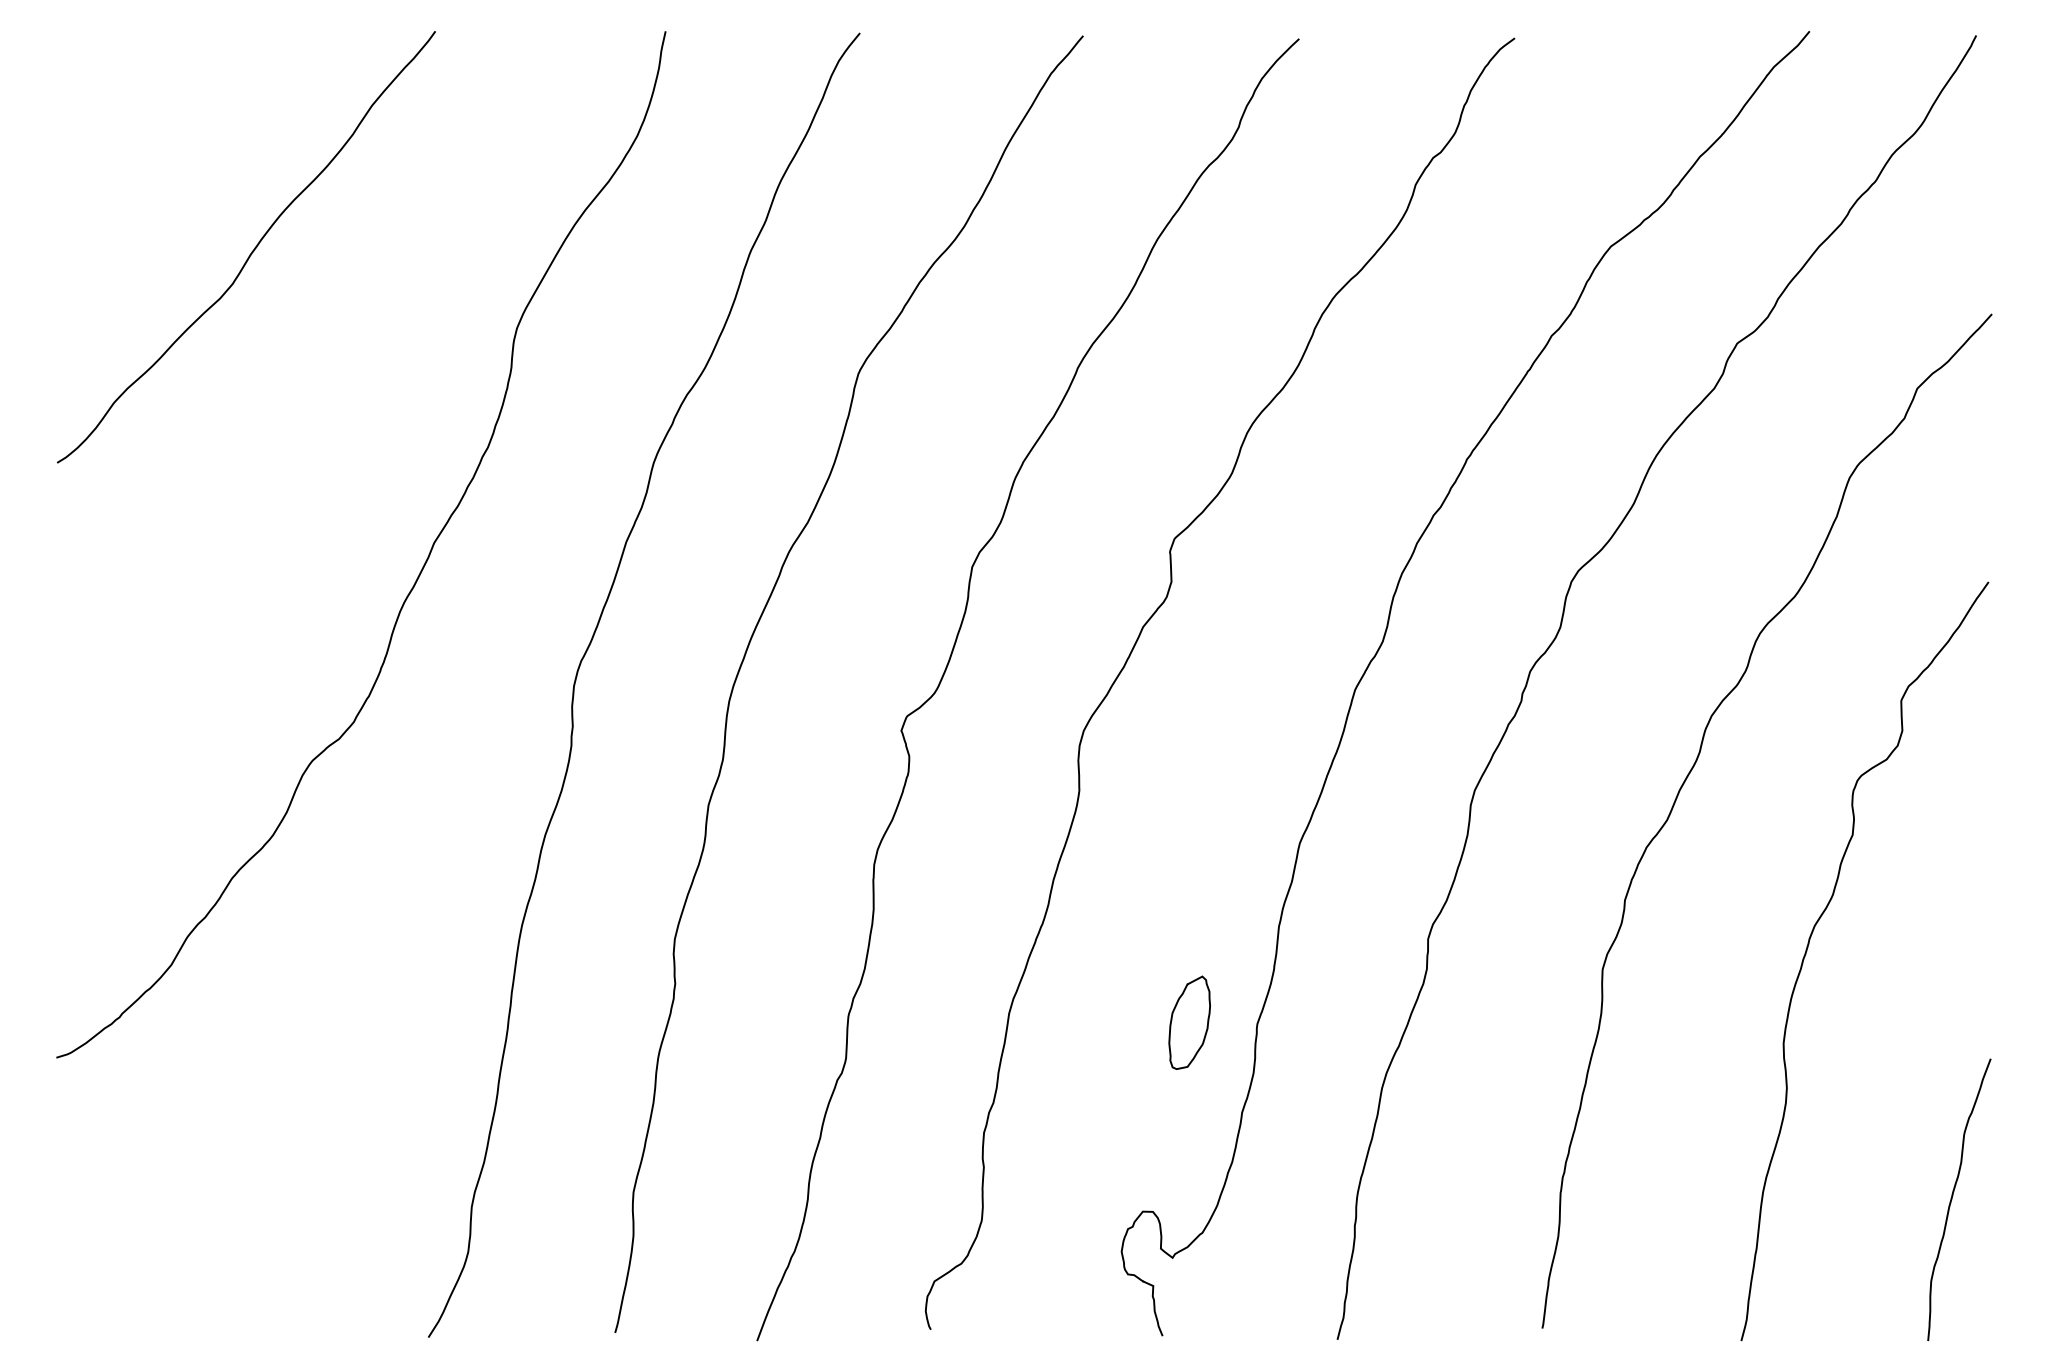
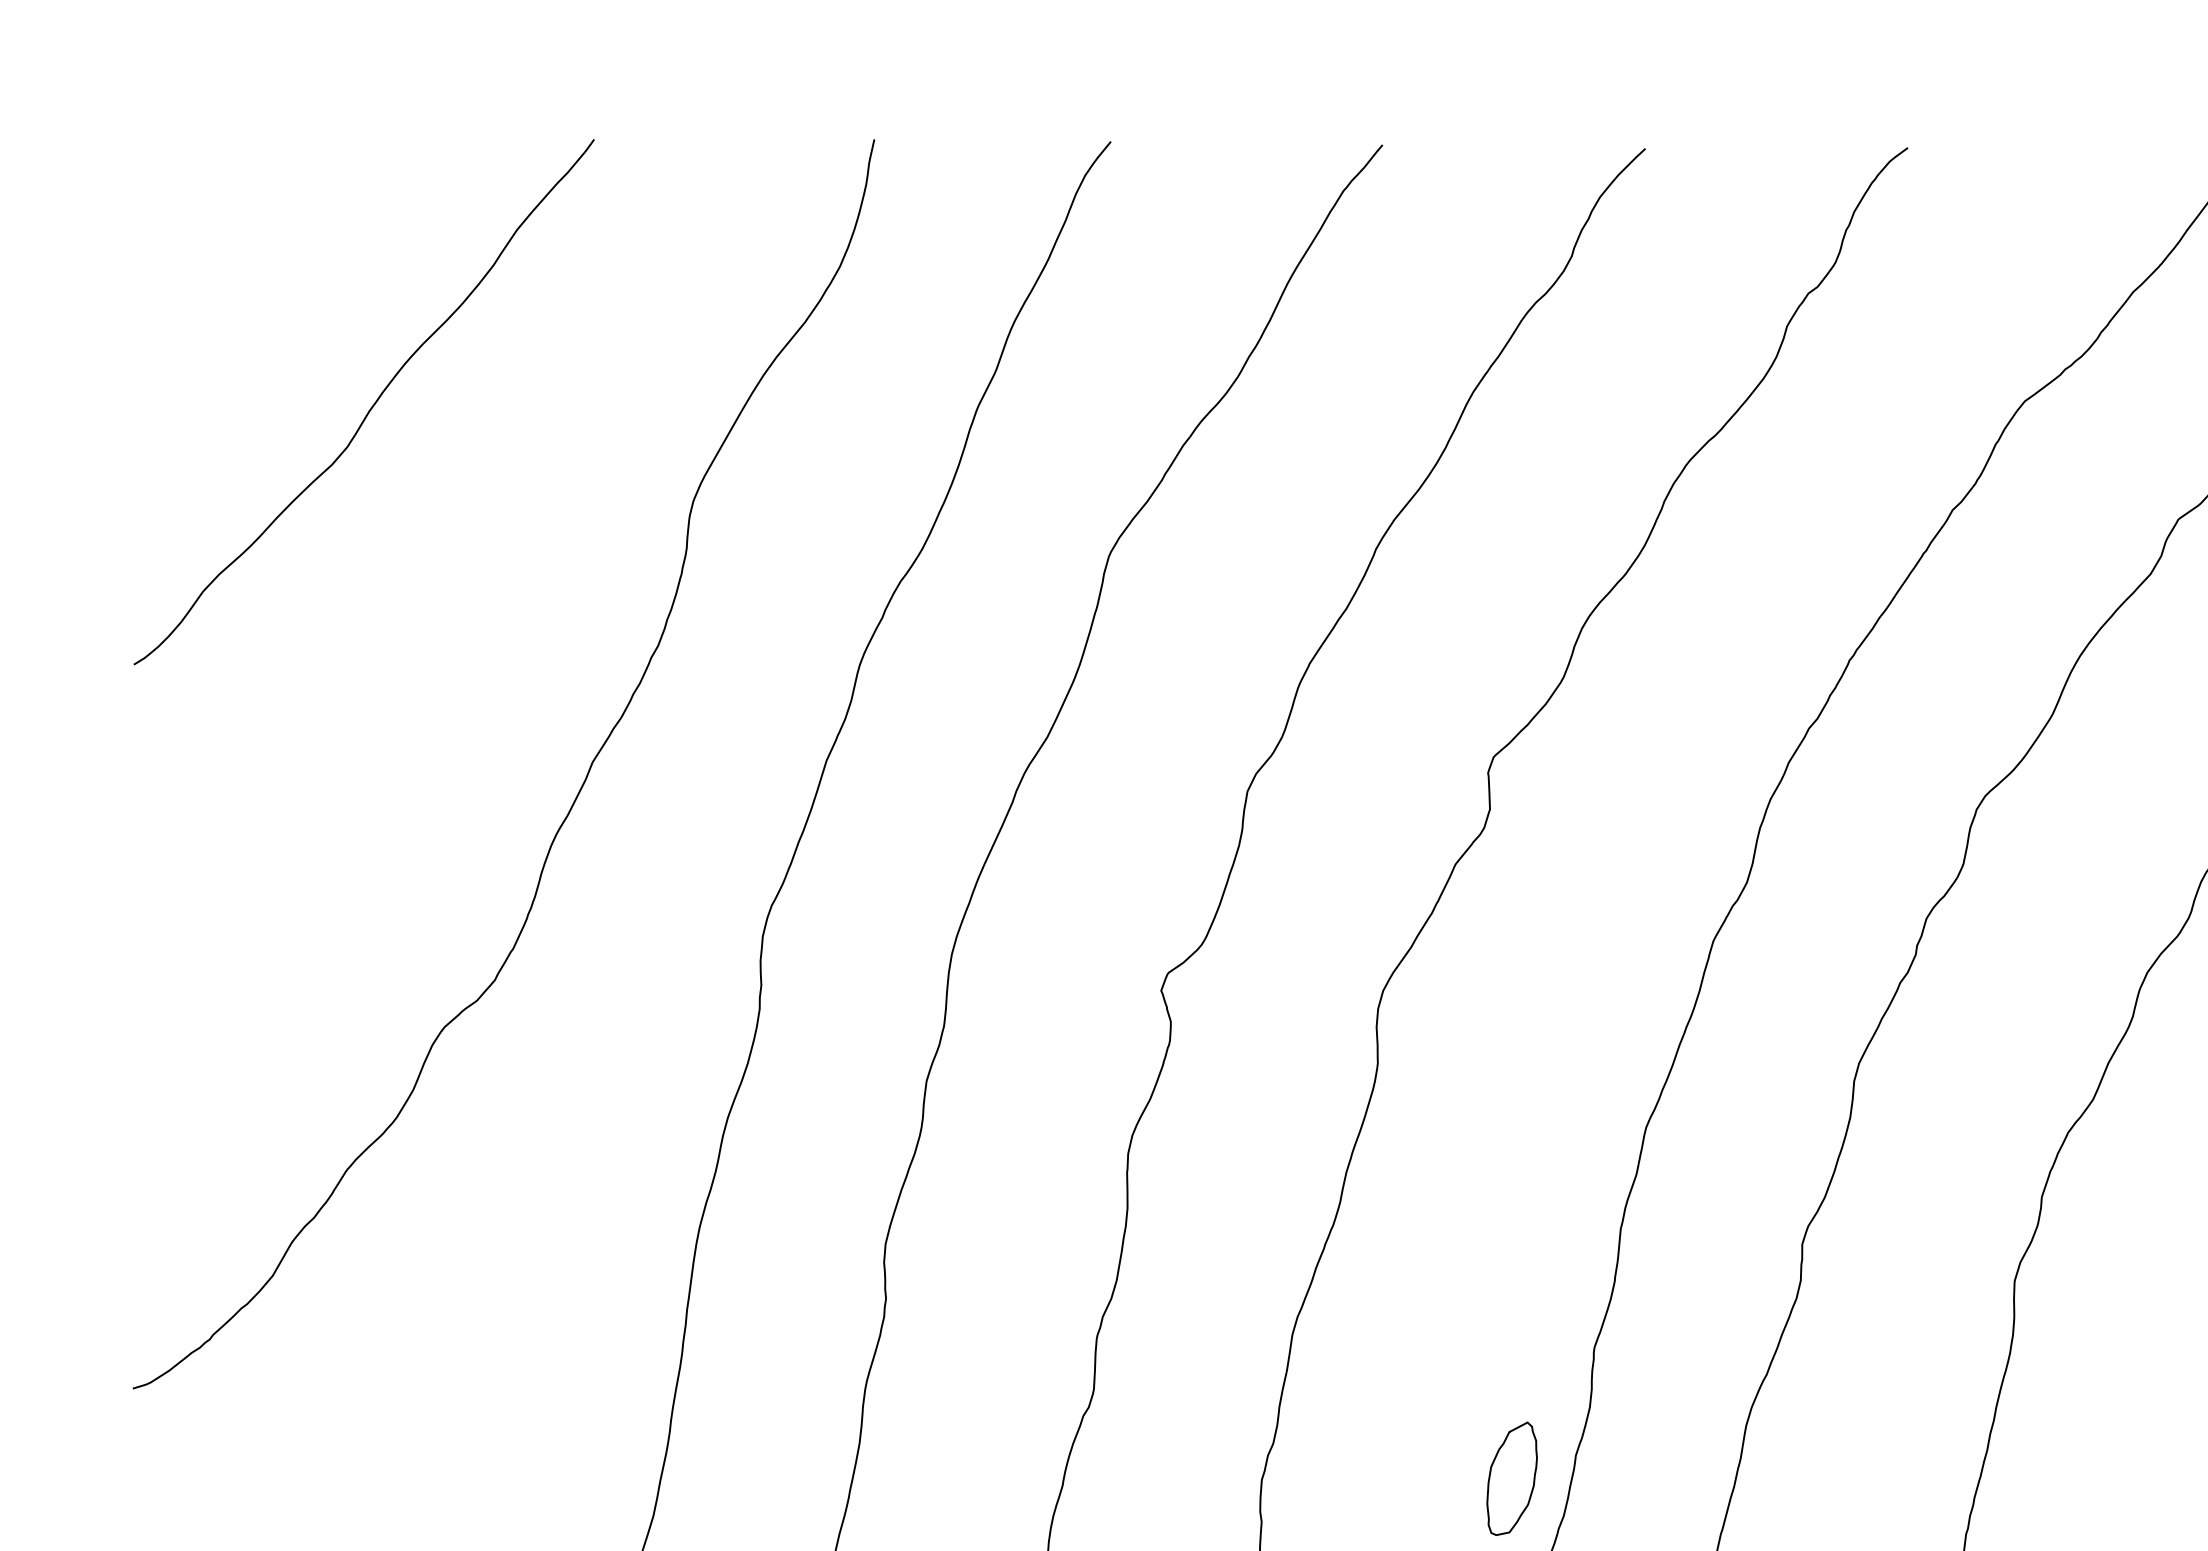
part: (1189, 1022) -> (1511, 1478), moved

